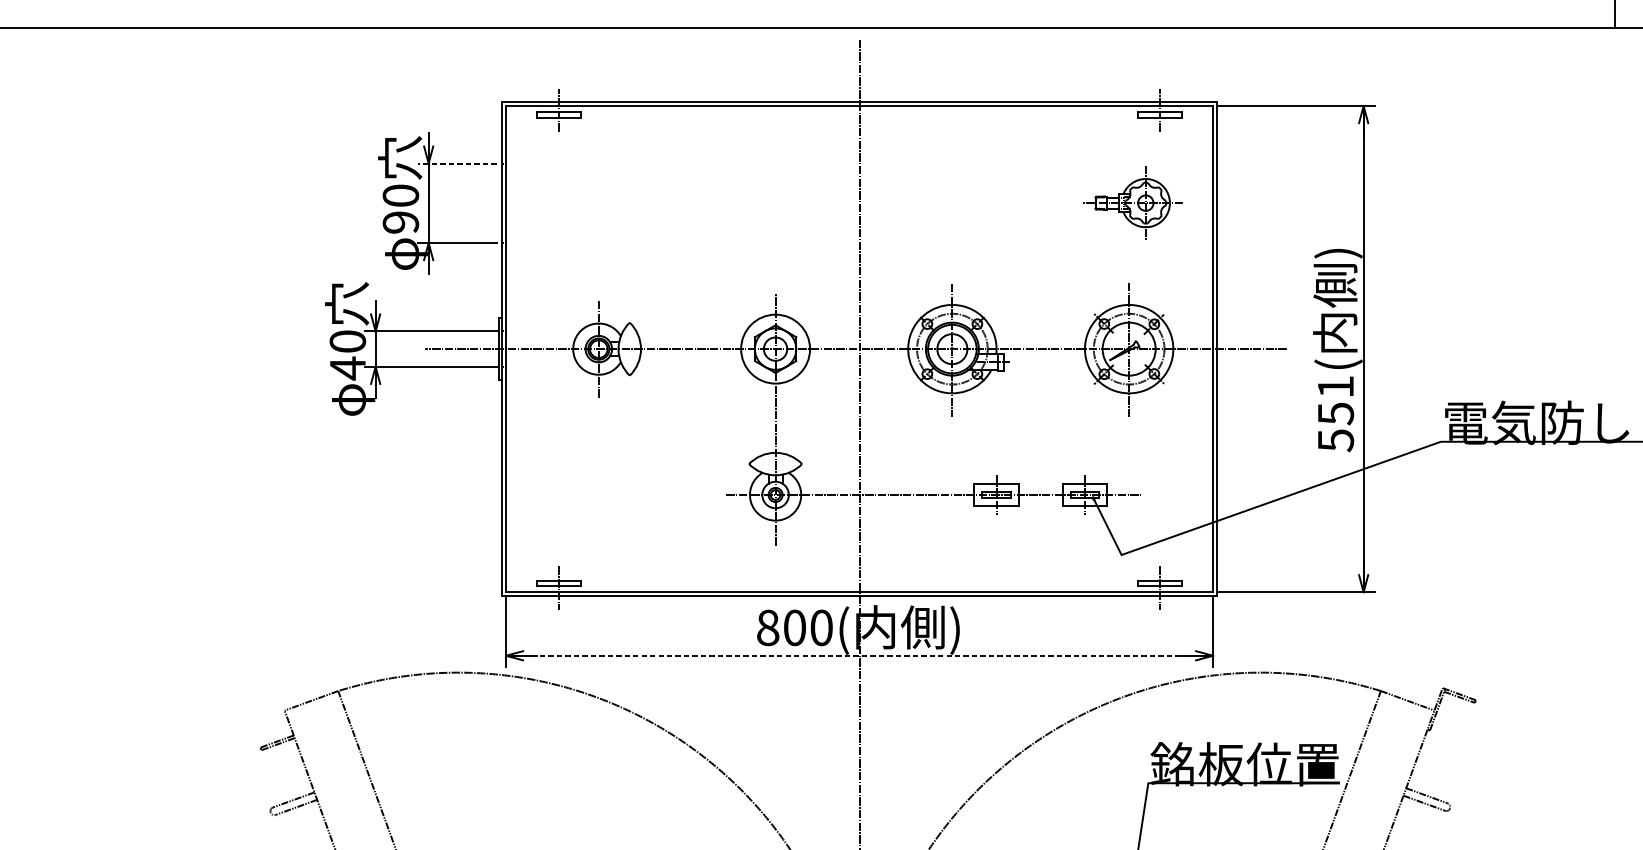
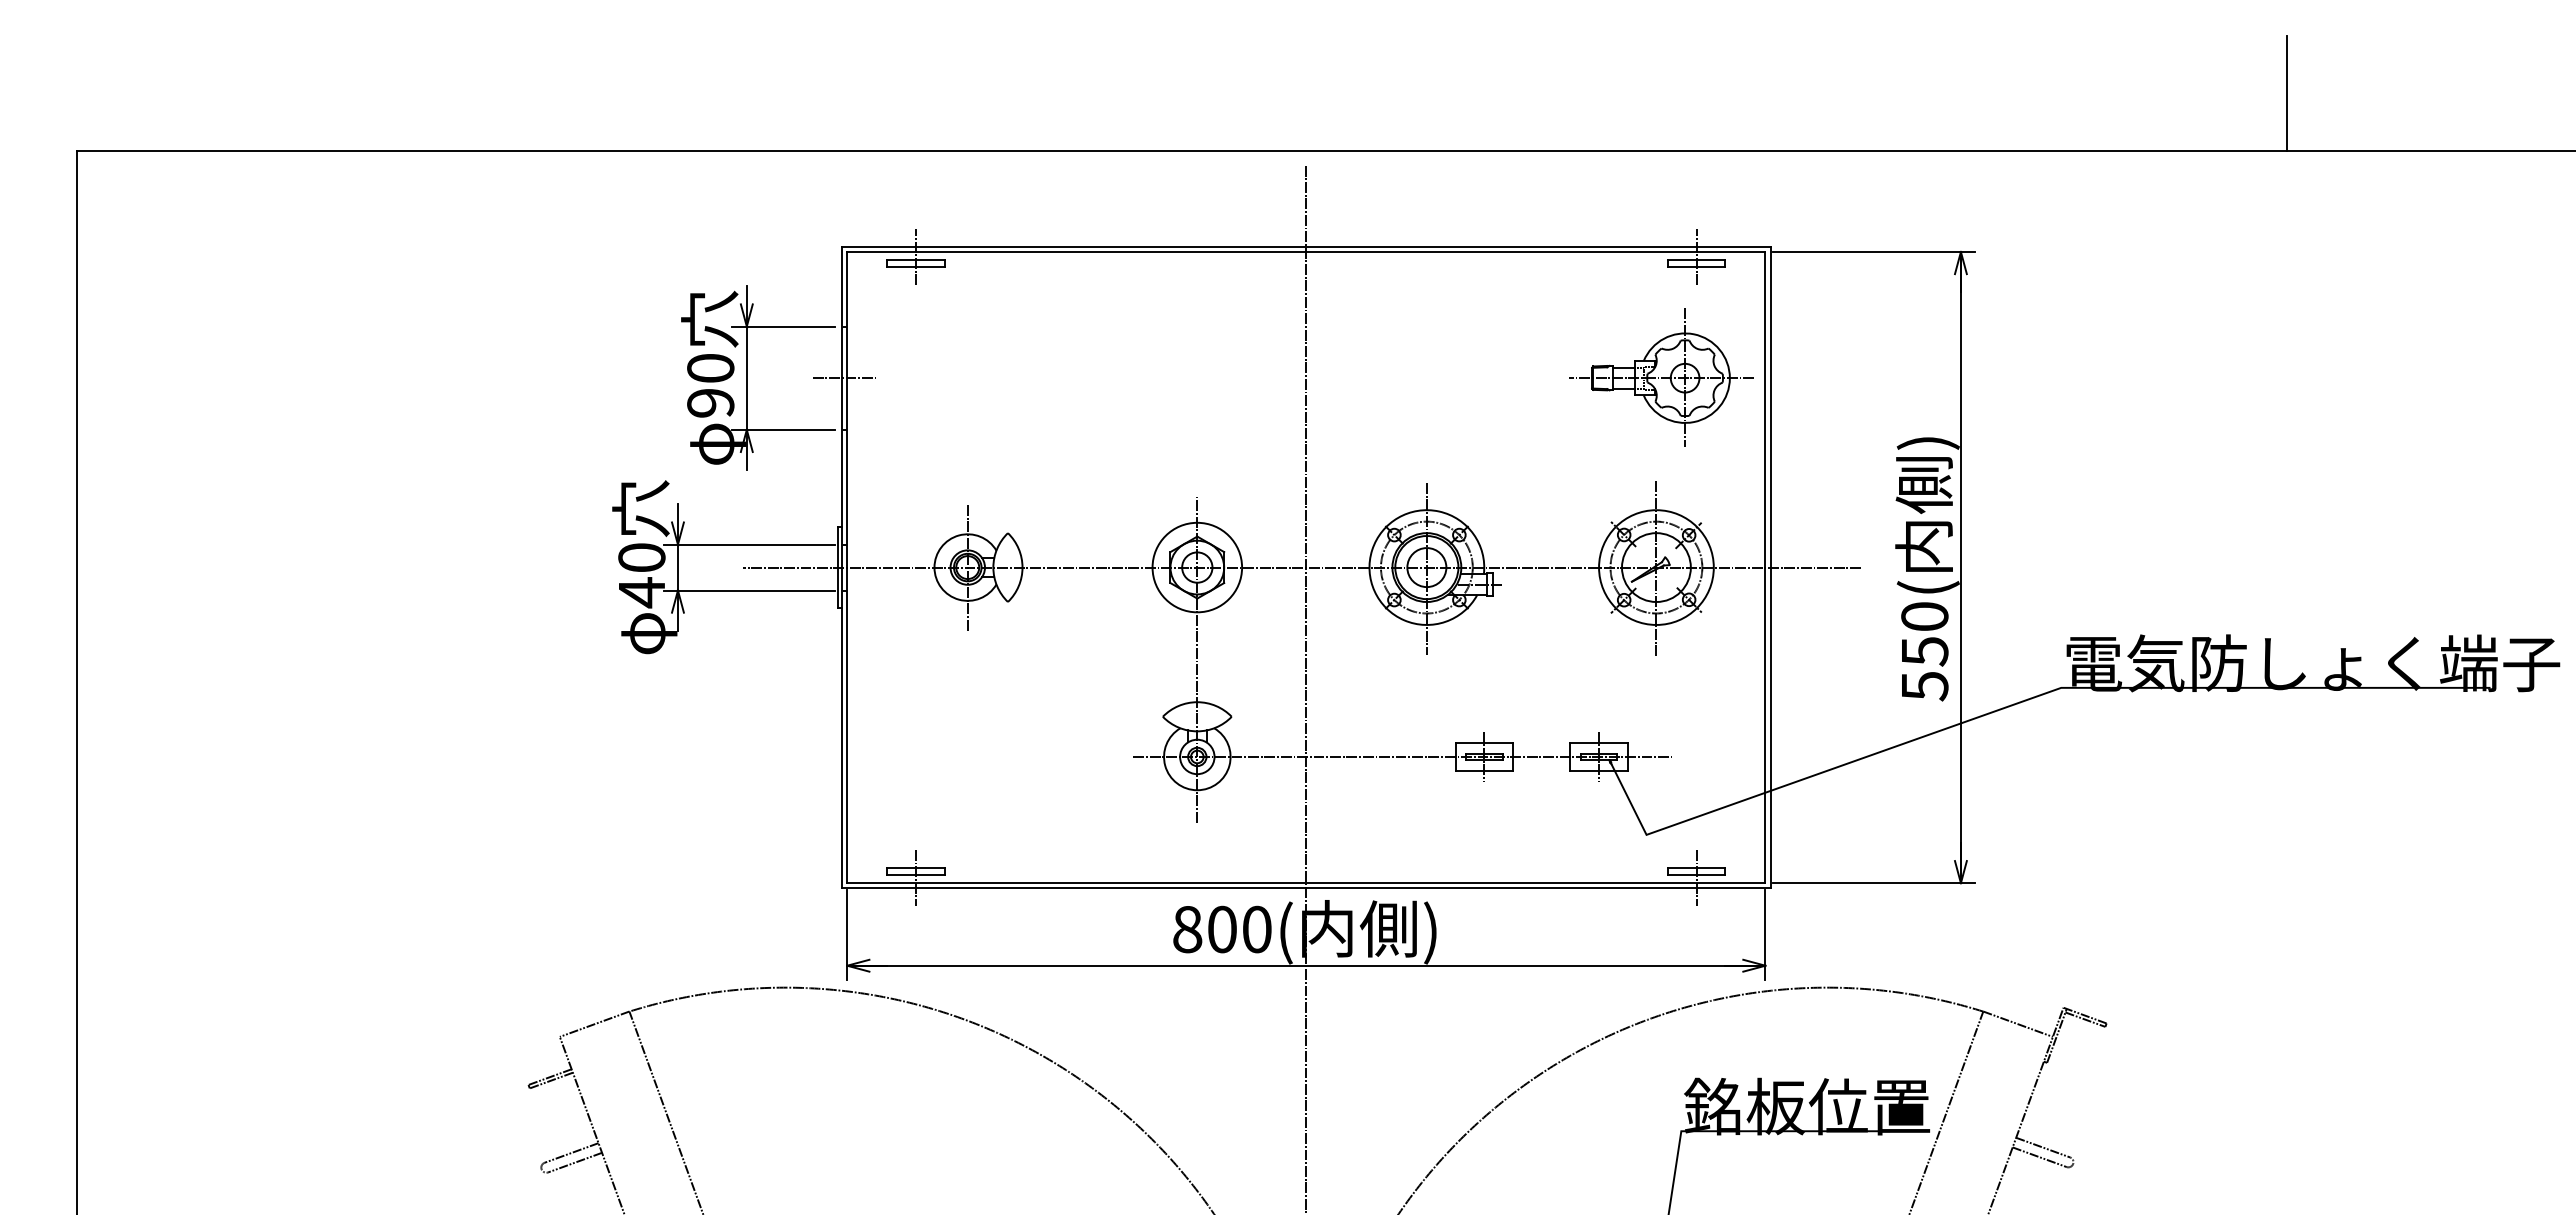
line: (456, 163) -> (783, 326), dashed -> solid
part: (1133, 202) -> (1661, 377), size x1.43
line: (504, 203) -> (845, 378), added
text: (1335, 386) -> (1924, 616), 551( -> 550(
line: (859, 655) -> (1306, 965), dashed -> solid

